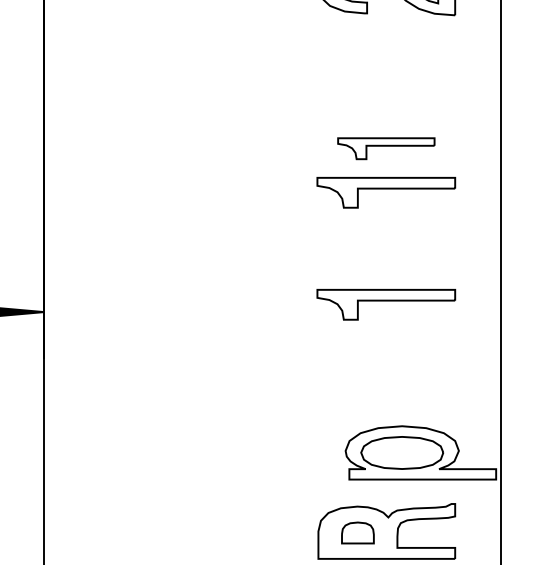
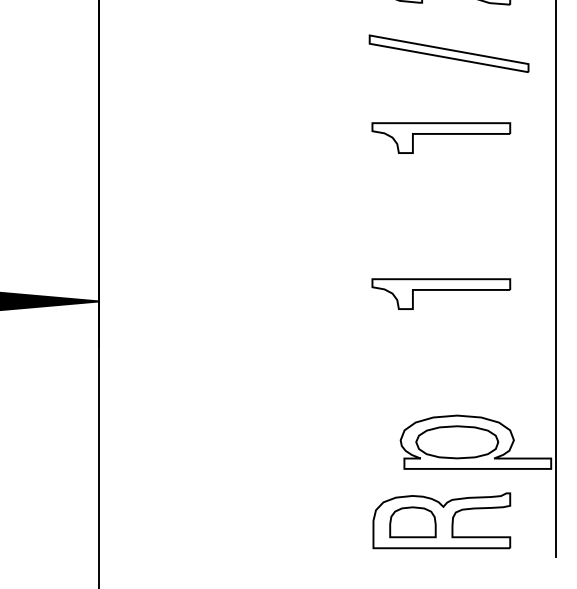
part: (393, 64) -> (448, 53), added
part: (386, 148) -> (441, 137), size x1.43
part: (386, 192) -> (441, 181), removed
part: (357, 533) -> (412, 522), size x1.43

